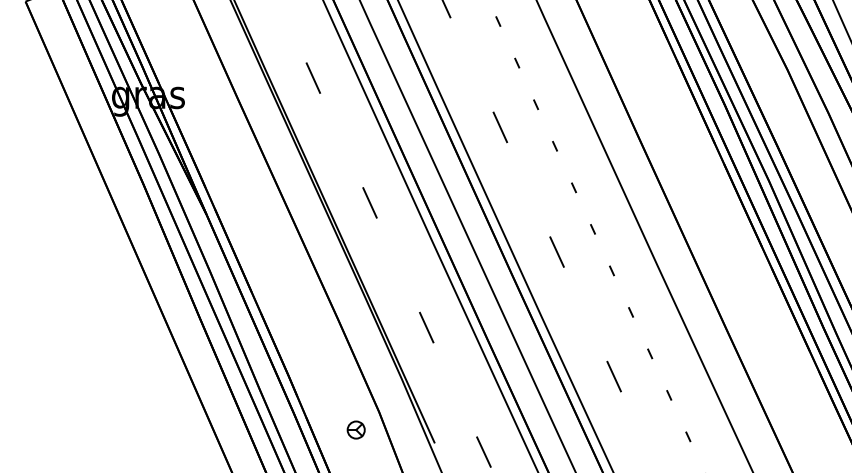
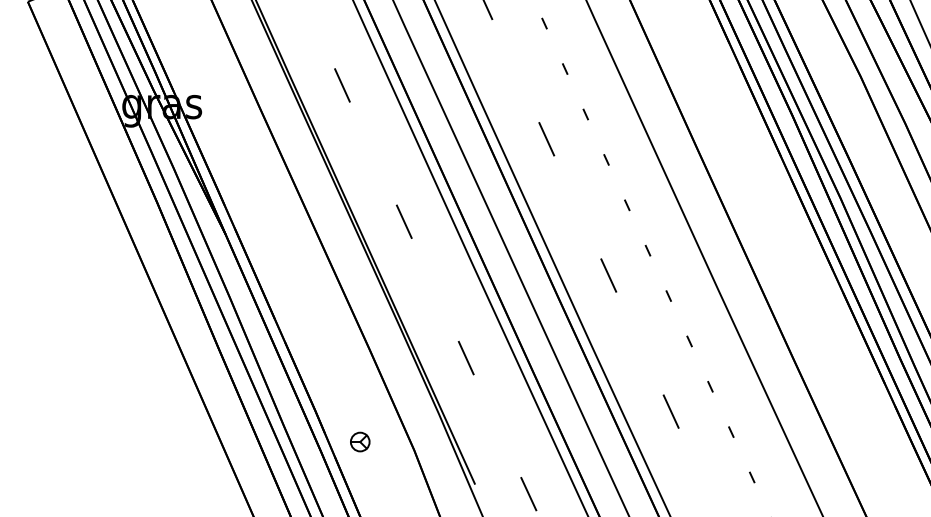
part: (356, 429) -> (360, 441), moved

